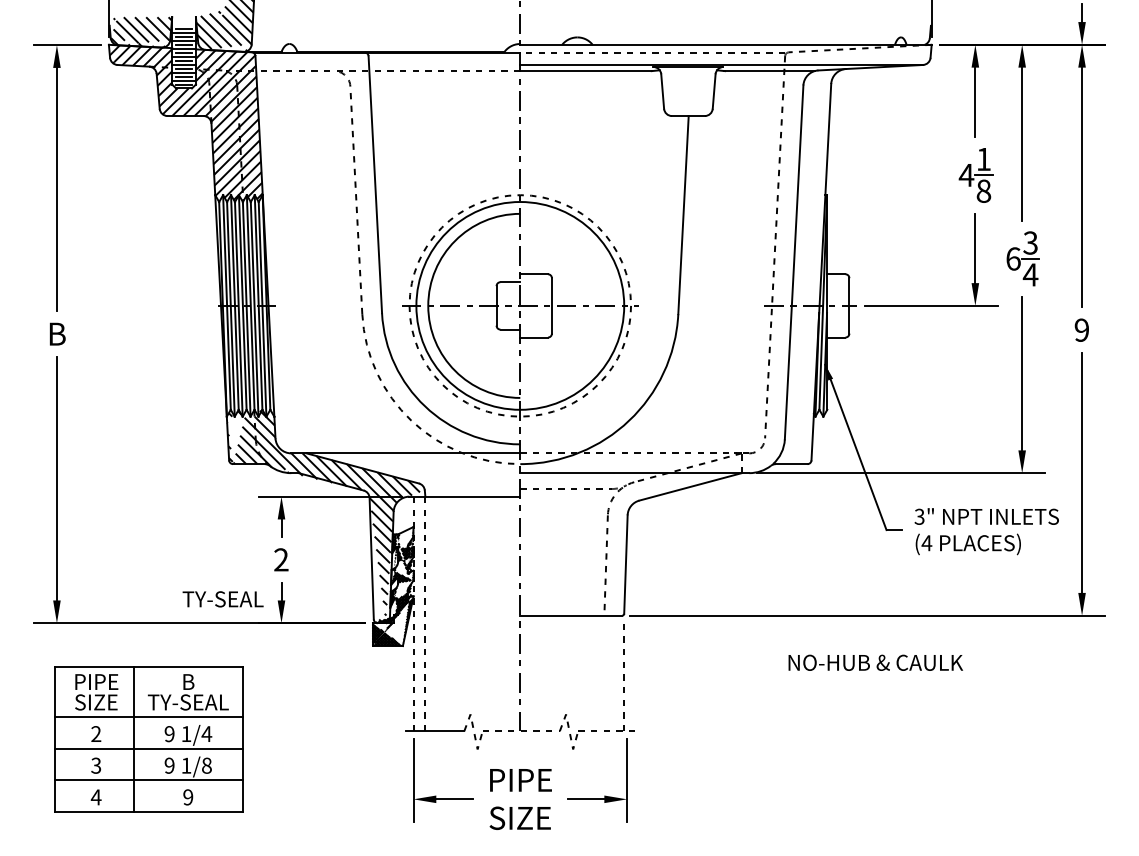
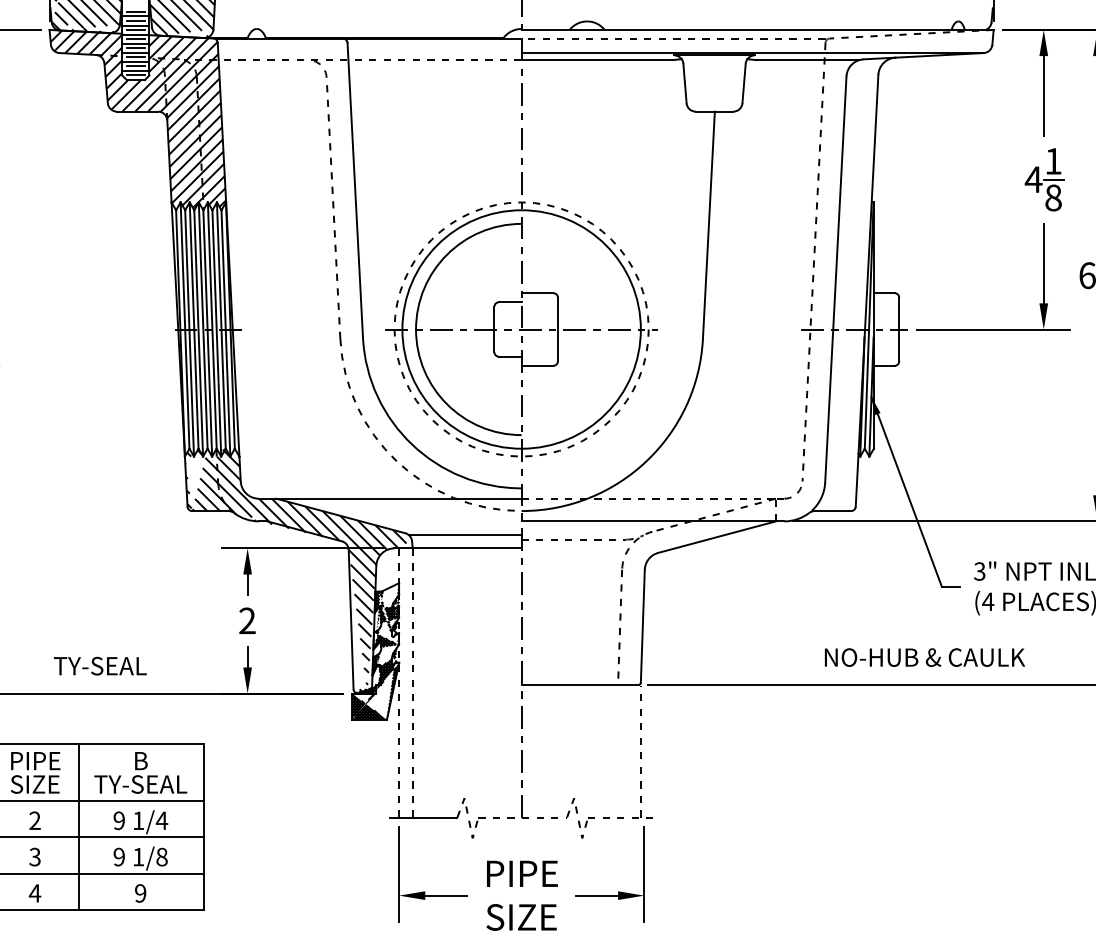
line: (470, 484) -> (464, 534), added
text: (222, 599) -> (99, 666), moved
text: (875, 662) -> (924, 657), moved

